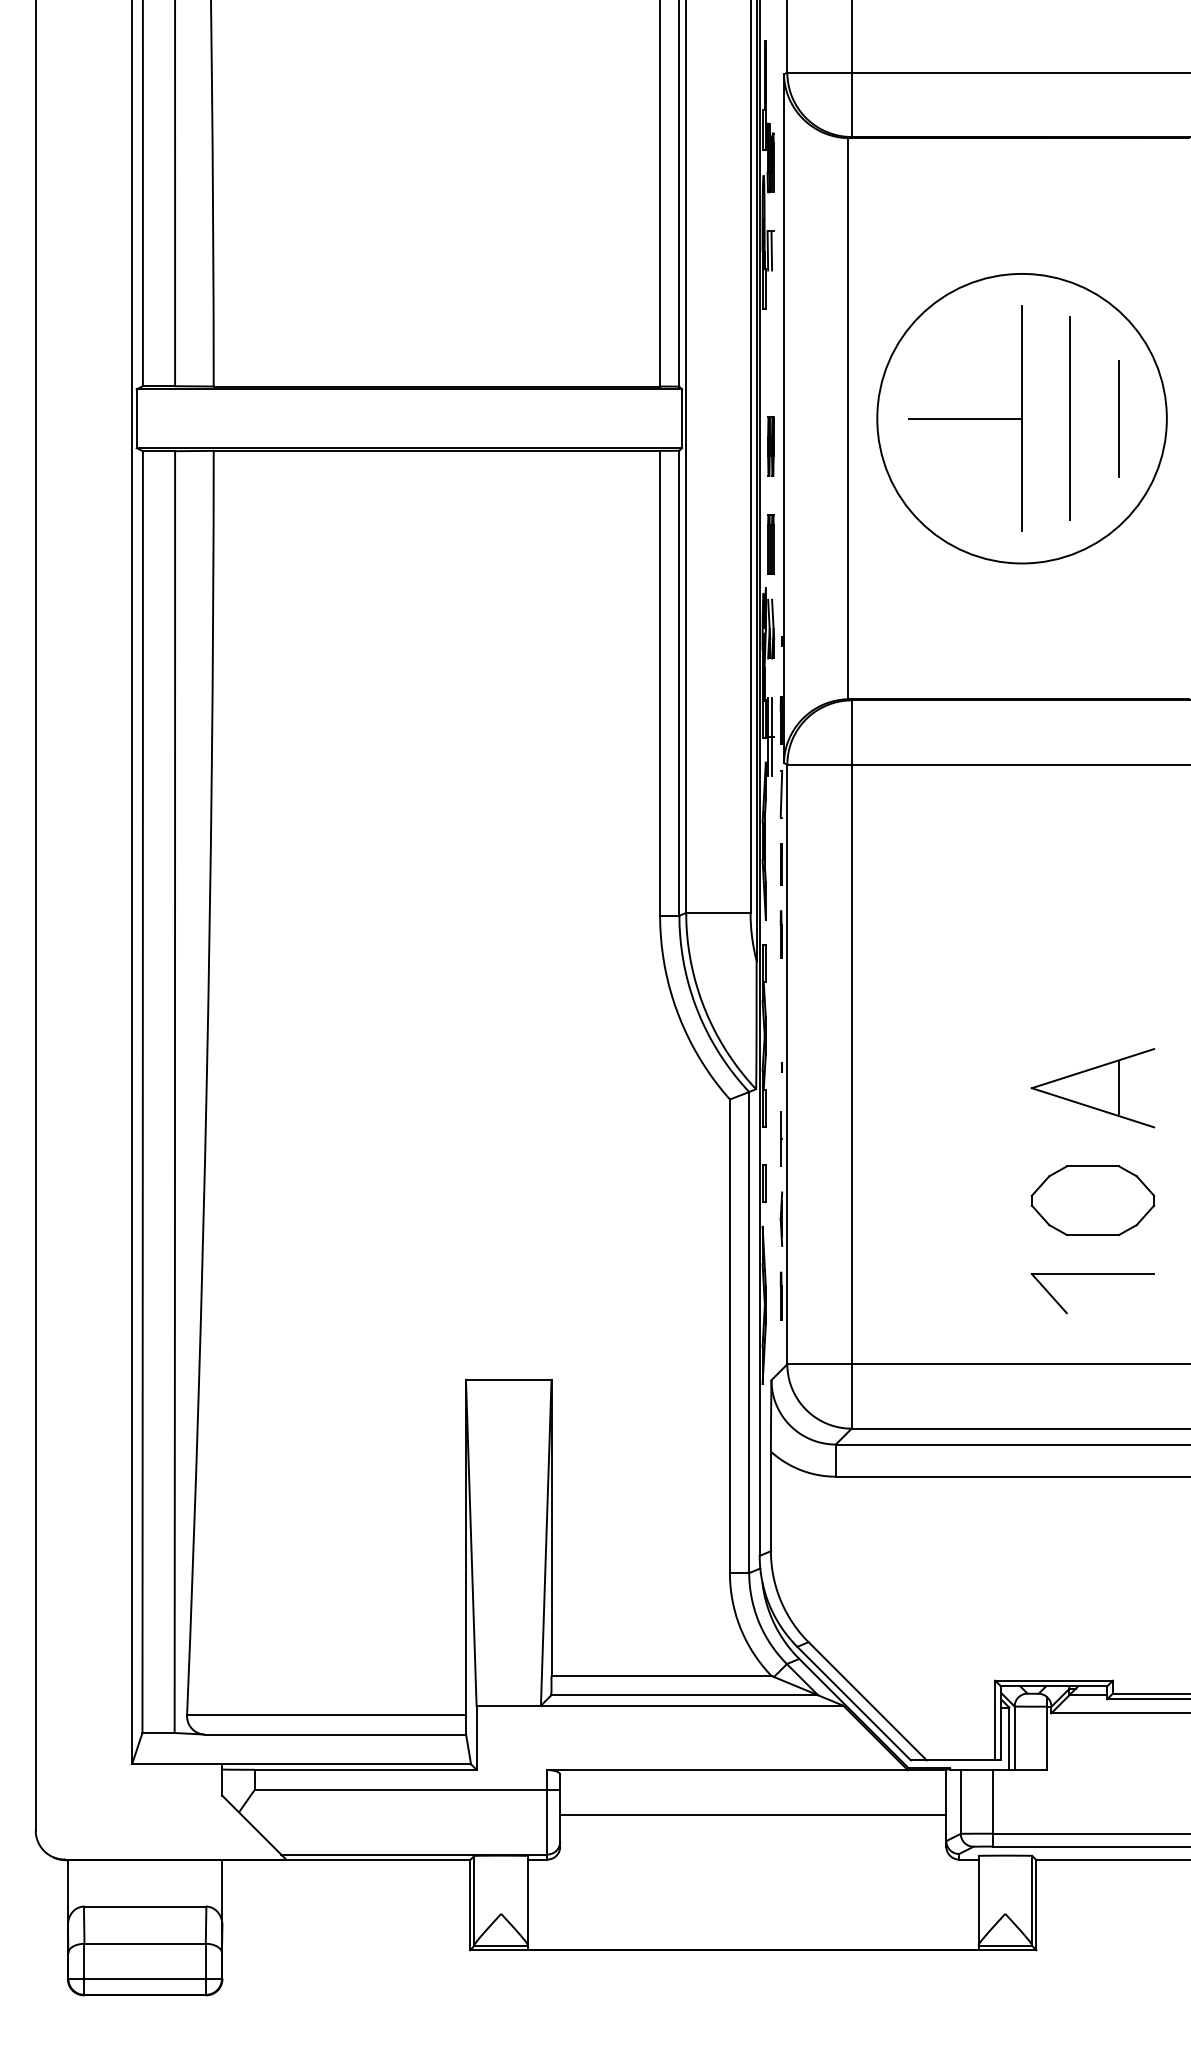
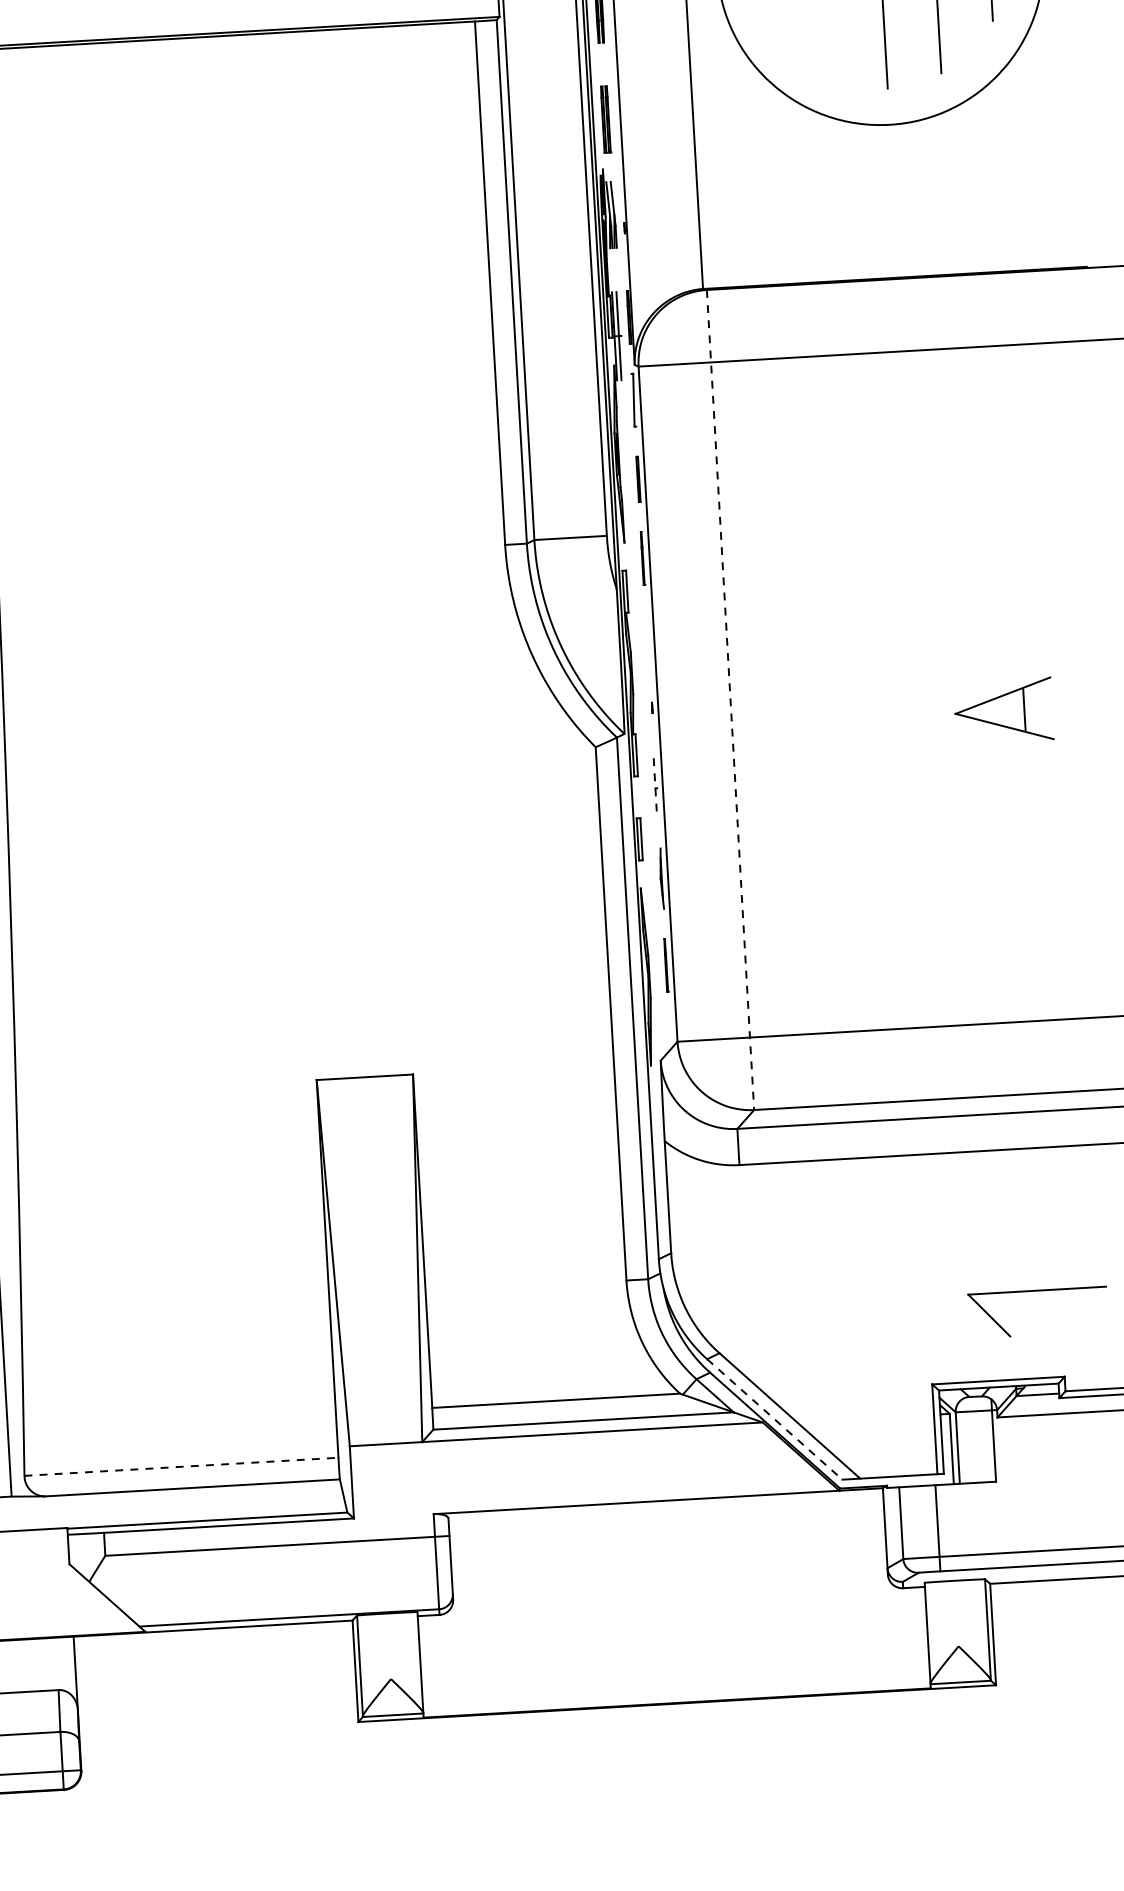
line: (851, 1065) -> (730, 701), solid -> dashed
part: (1092, 1088) -> (1003, 711), size x0.7
line: (780, 1138) -> (655, 787), solid -> dashed
part: (1092, 1200) -> (1010, 837), removed
part: (1092, 1274) -> (1036, 1291), moved
line: (854, 1704) -> (775, 1420), solid -> dashed
line: (327, 1715) -> (182, 1466), solid -> dashed
line: (753, 1815) -> (668, 1551), removed

